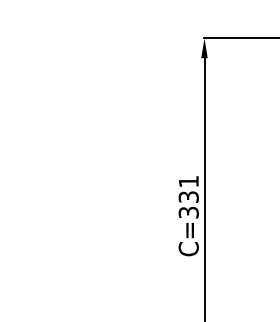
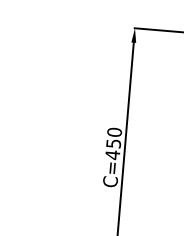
text: (188, 197) -> (113, 143), C=331 -> C=450

